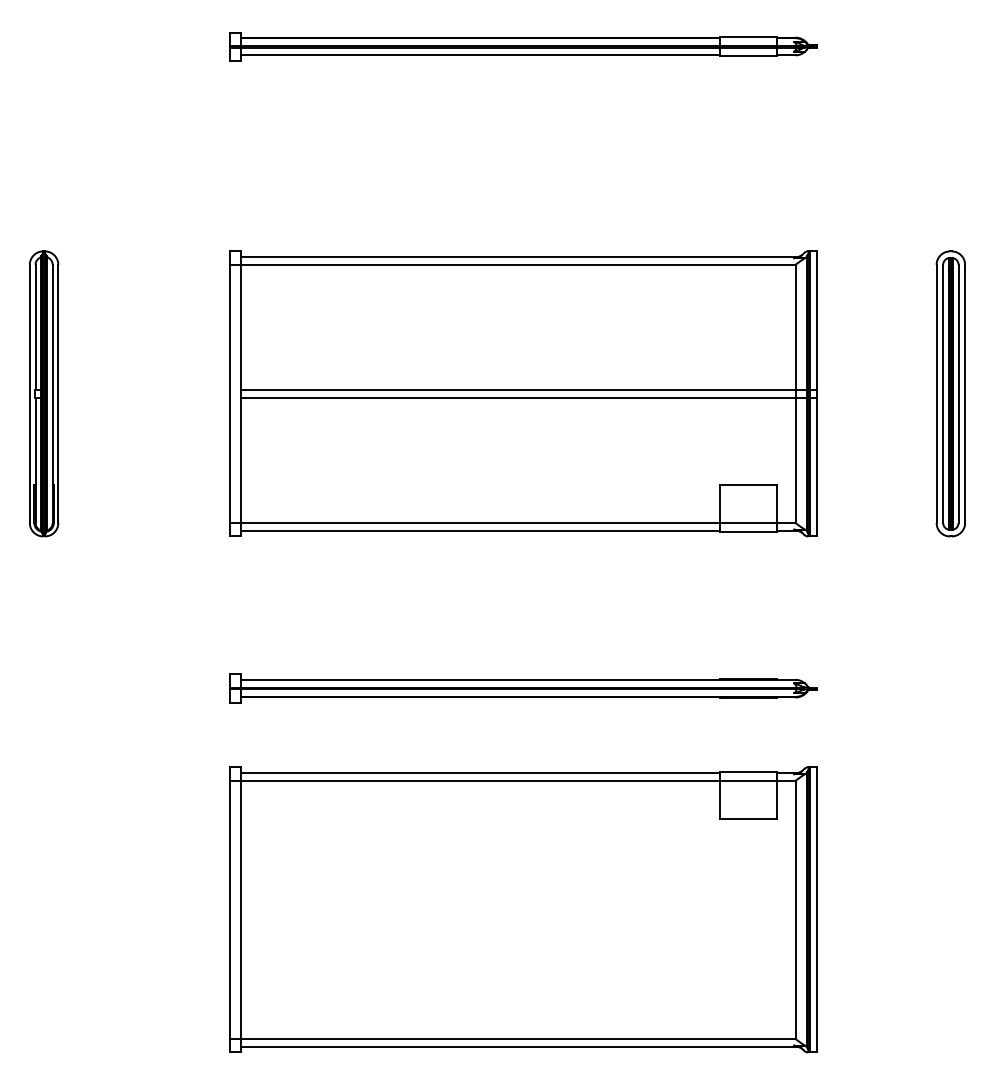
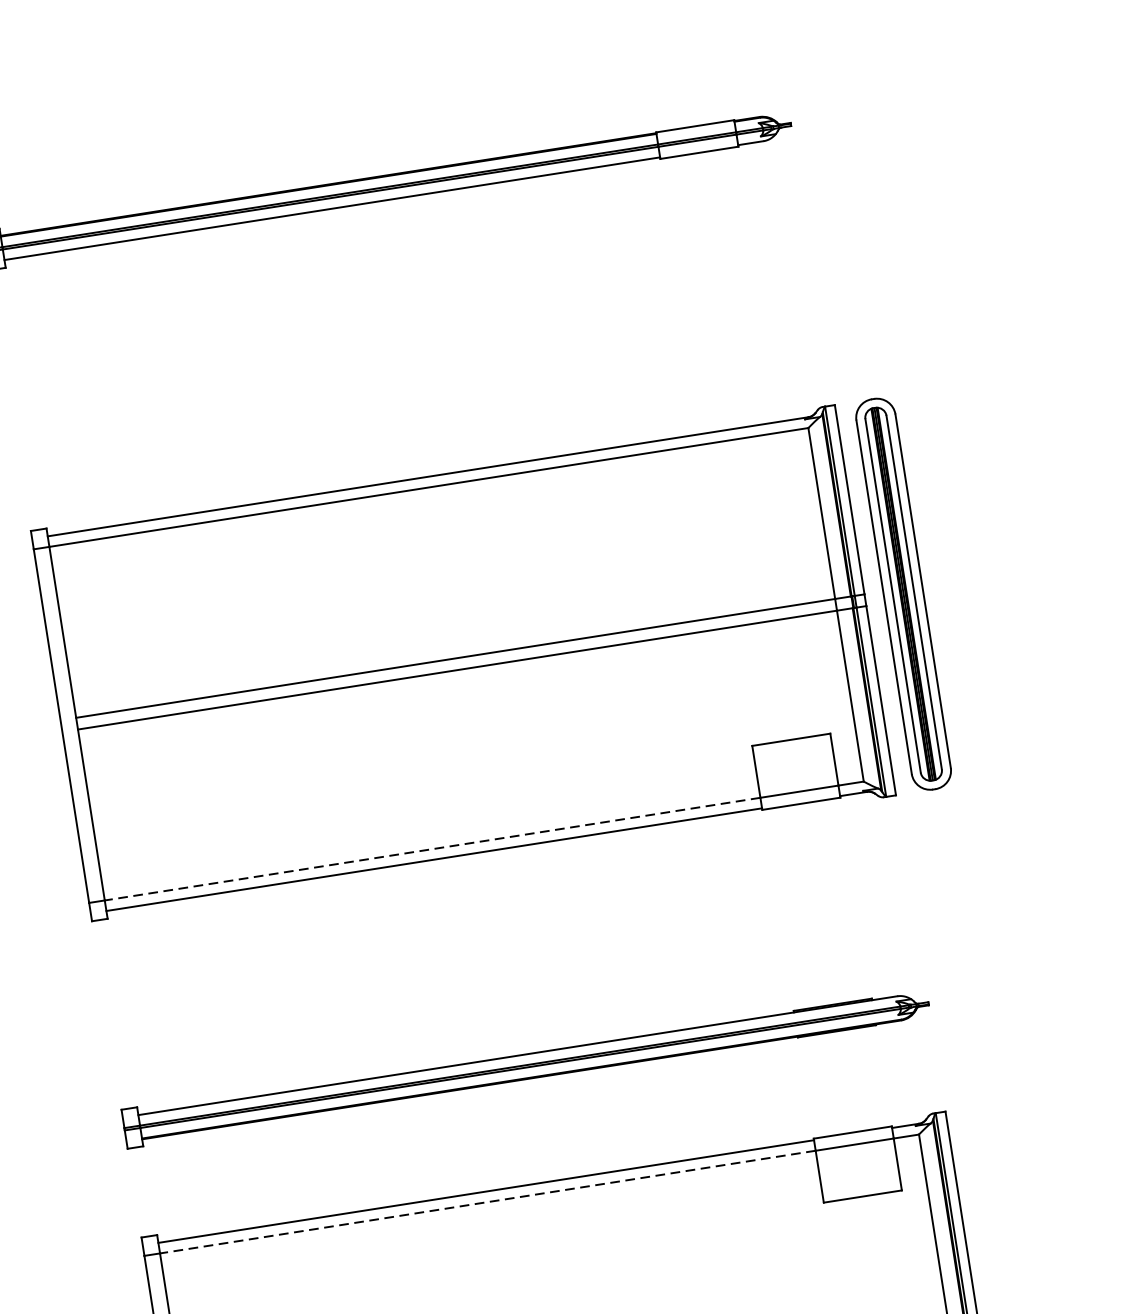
part: (950, 393) -> (903, 593), moved
line: (480, 523) -> (432, 849), solid -> dashed
line: (480, 780) -> (487, 1201), solid -> dashed

